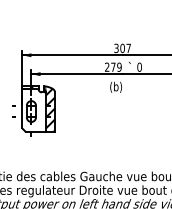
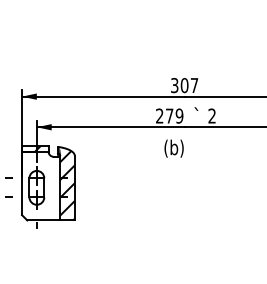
text: (139, 66) -> (212, 114), 0 -> 2

